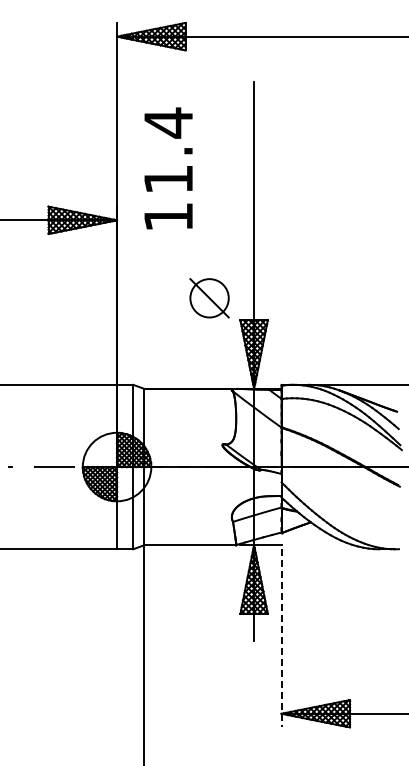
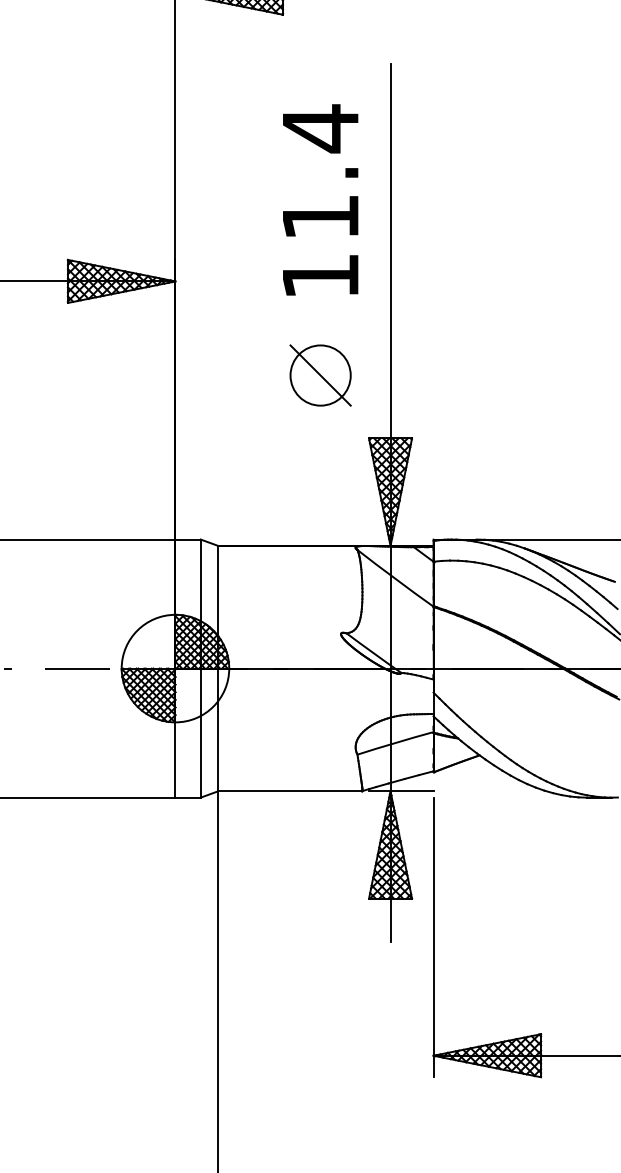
text: (168, 168) -> (320, 200), moved
part: (209, 298) -> (320, 375), moved
line: (281, 638) -> (433, 937), dashed -> solid

